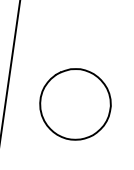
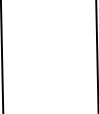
part: (75, 104) -> (48, 65), removed

